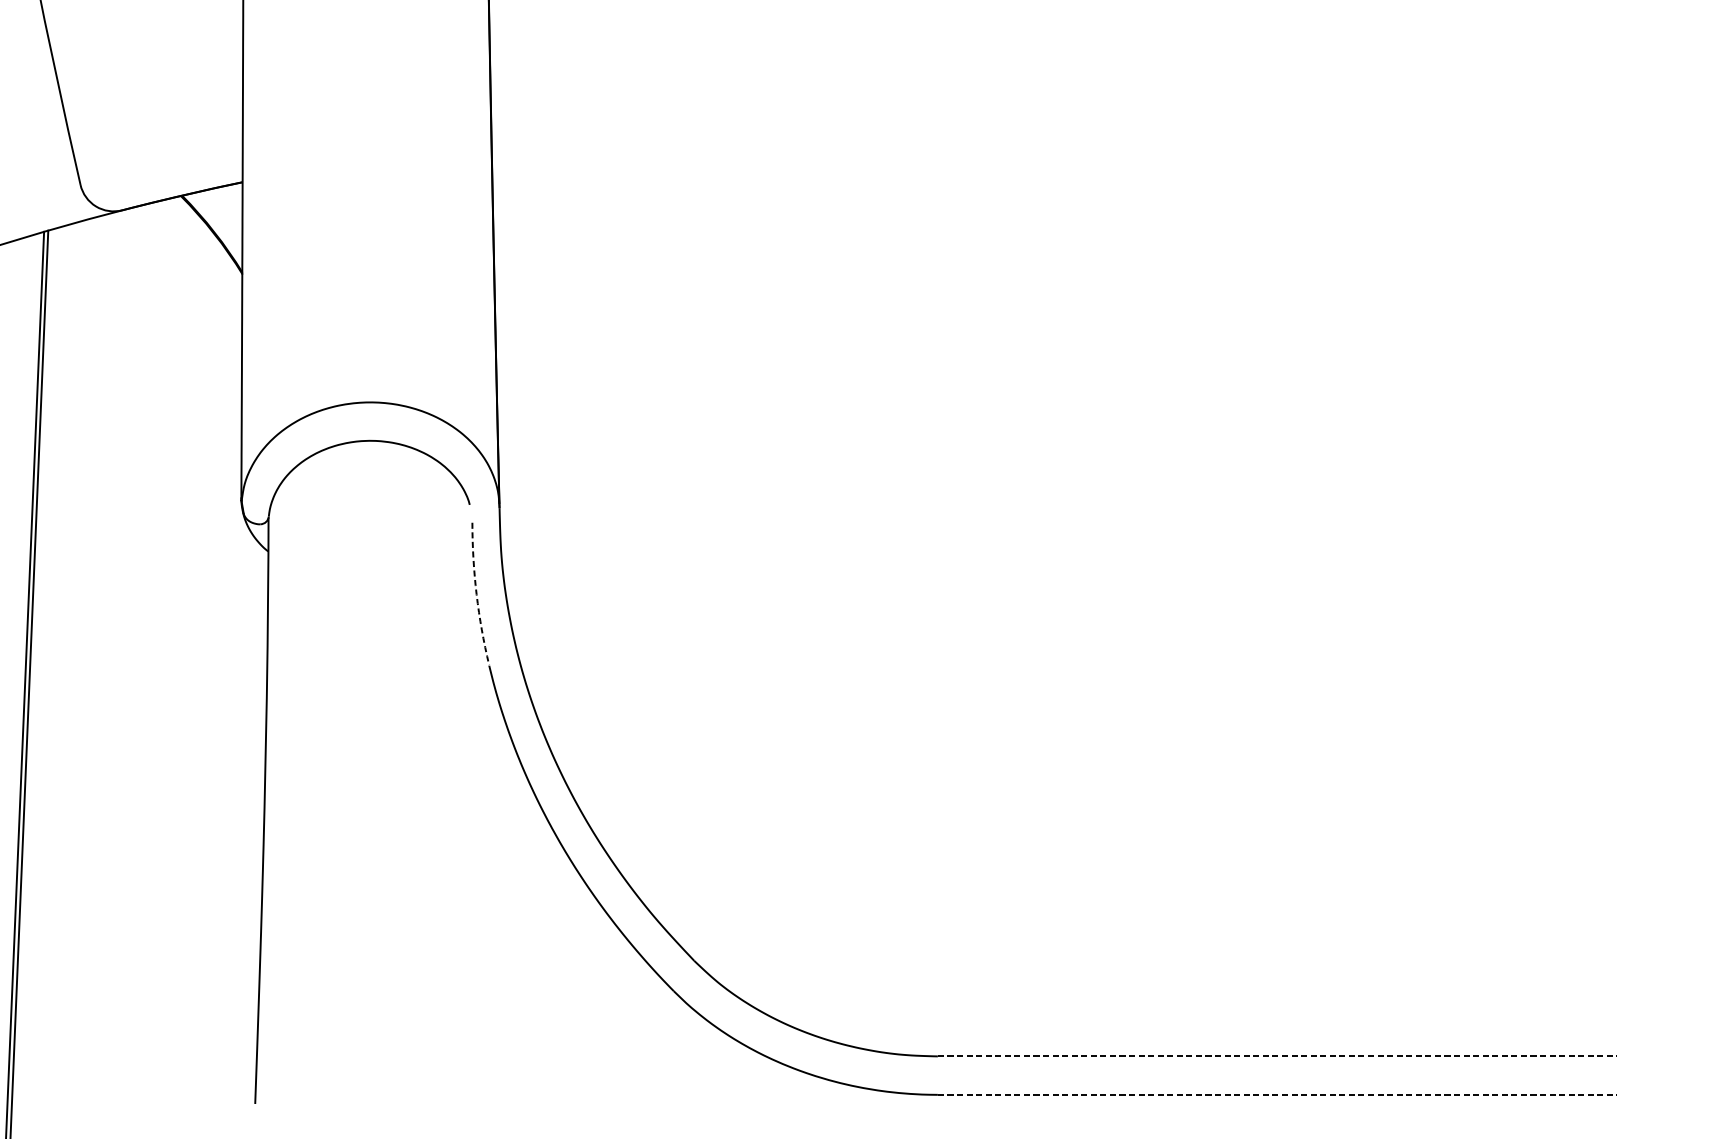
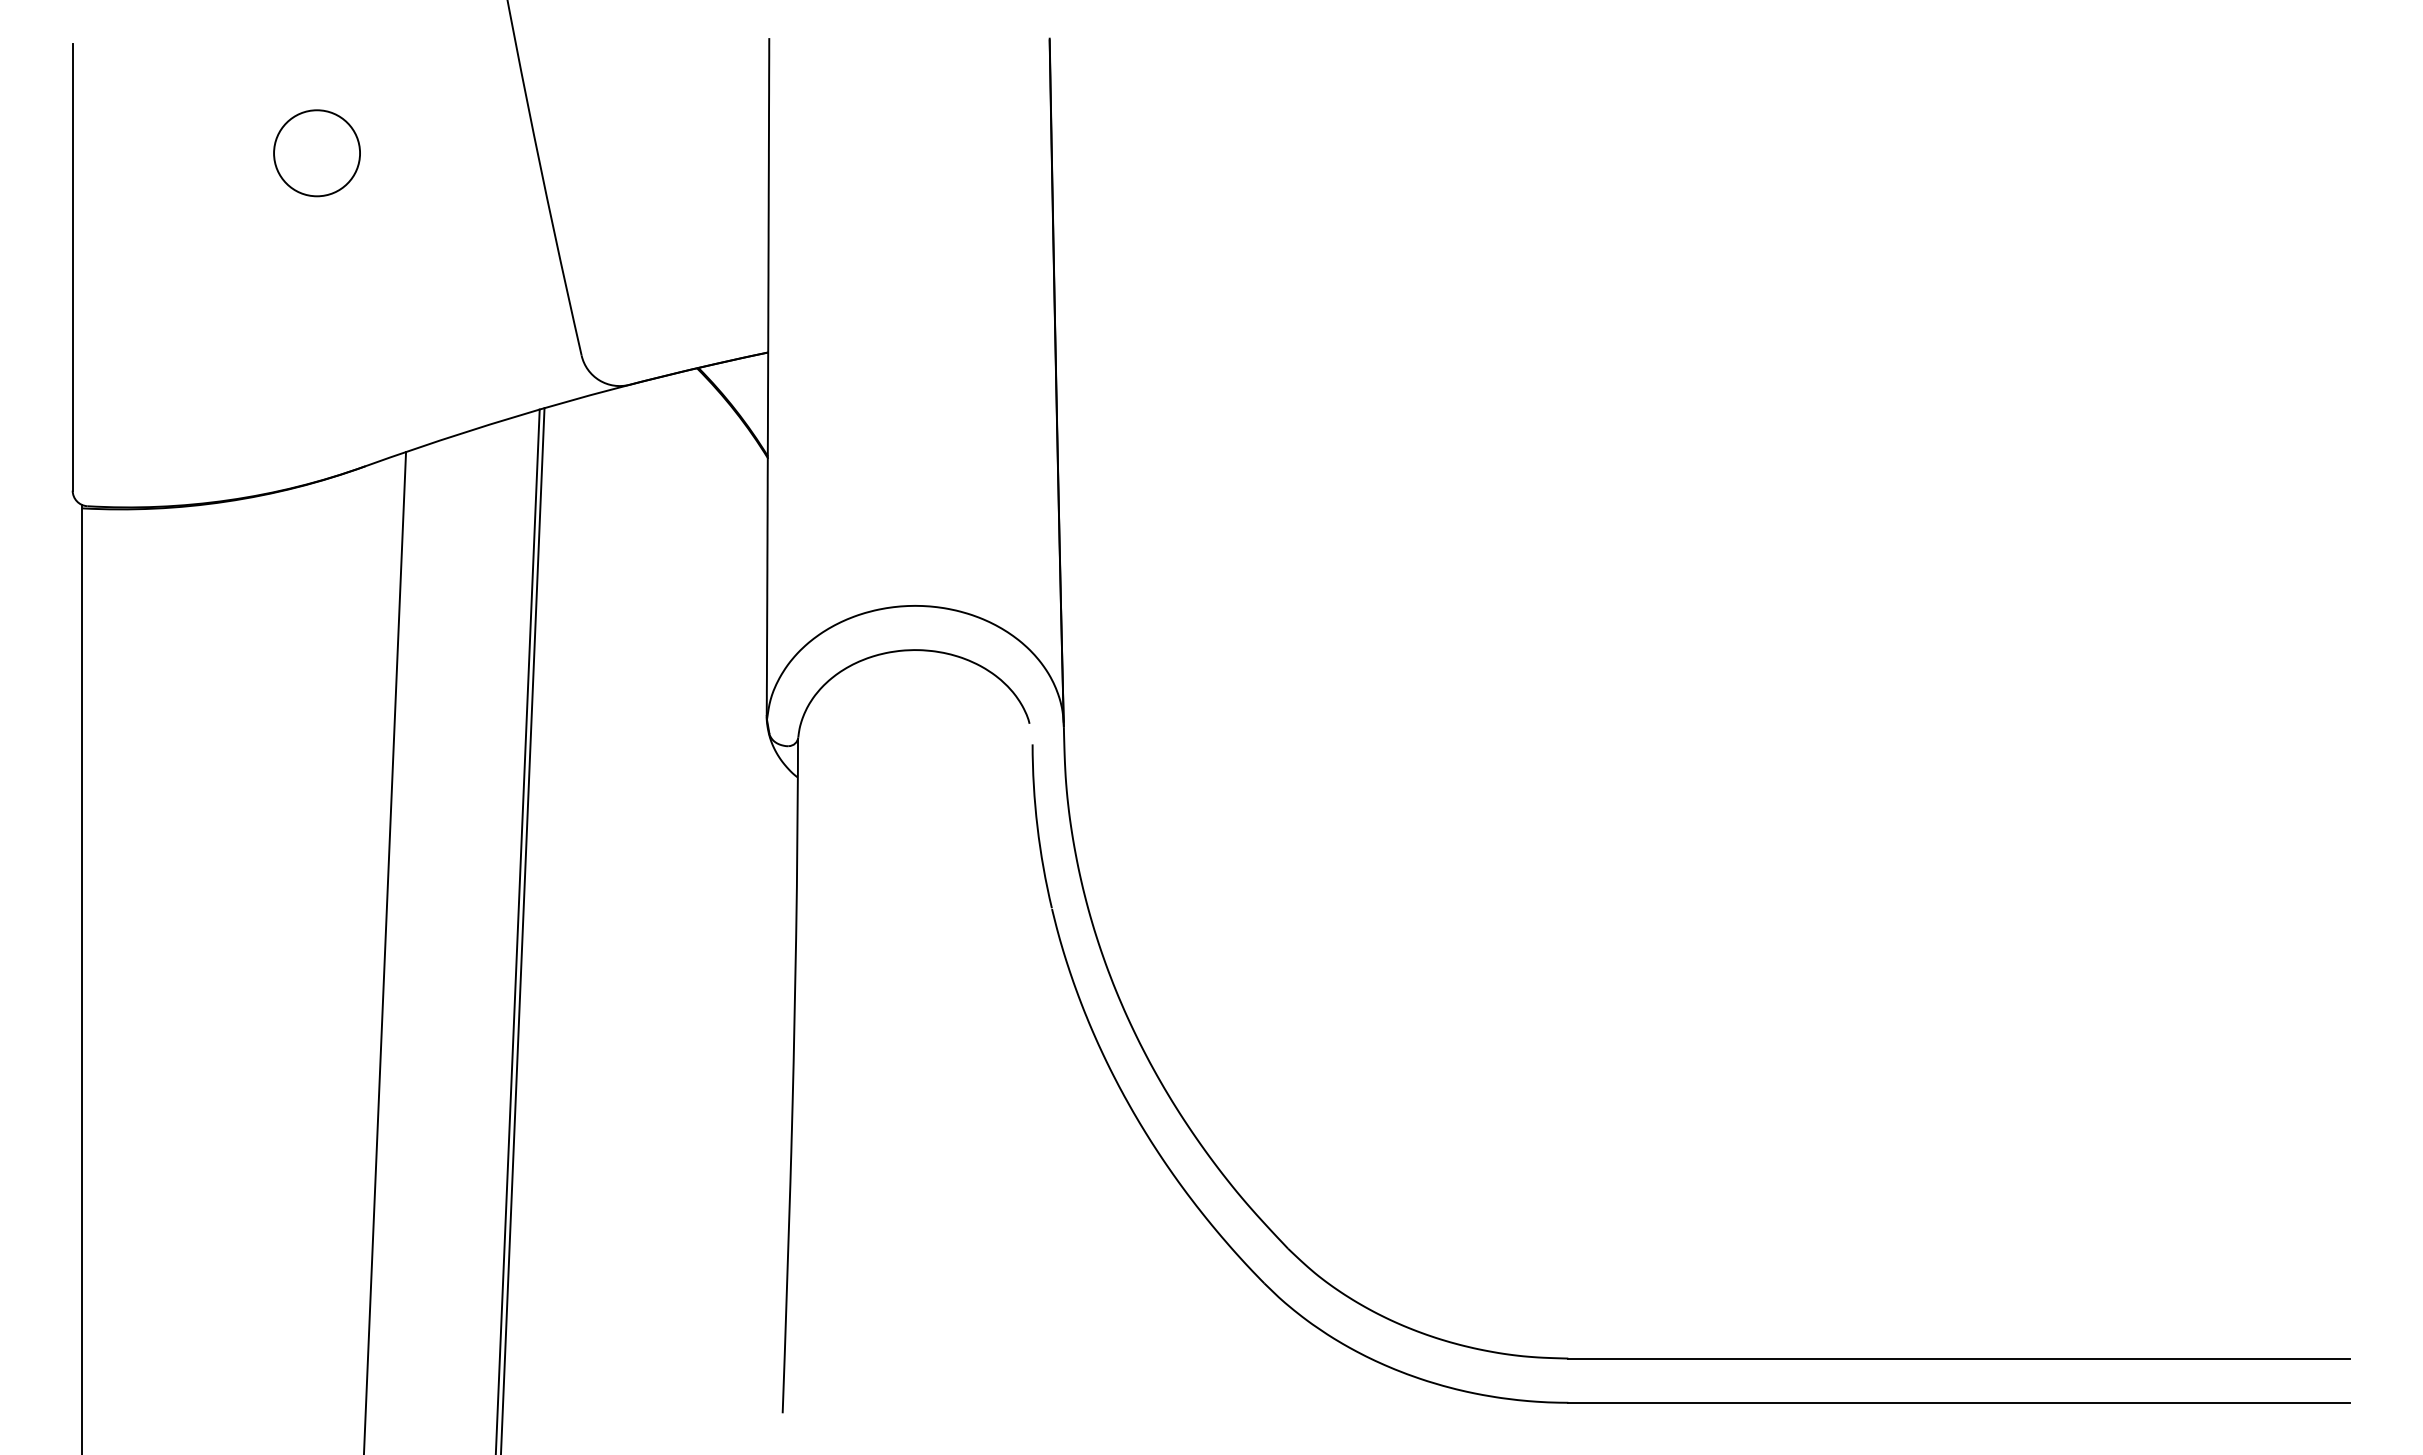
arc: (476, 594) -> (1037, 826), dashed -> solid
line: (1277, 1056) -> (1959, 1358), dashed -> solid
line: (1277, 1094) -> (1959, 1402), dashed -> solid

